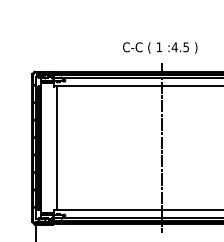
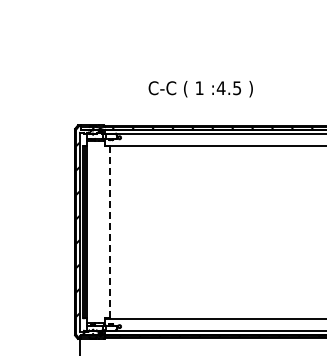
text: (160, 48) -> (200, 89), moved
line: (162, 147) -> (256, 231), removed
line: (57, 148) -> (110, 232), solid -> dashed

